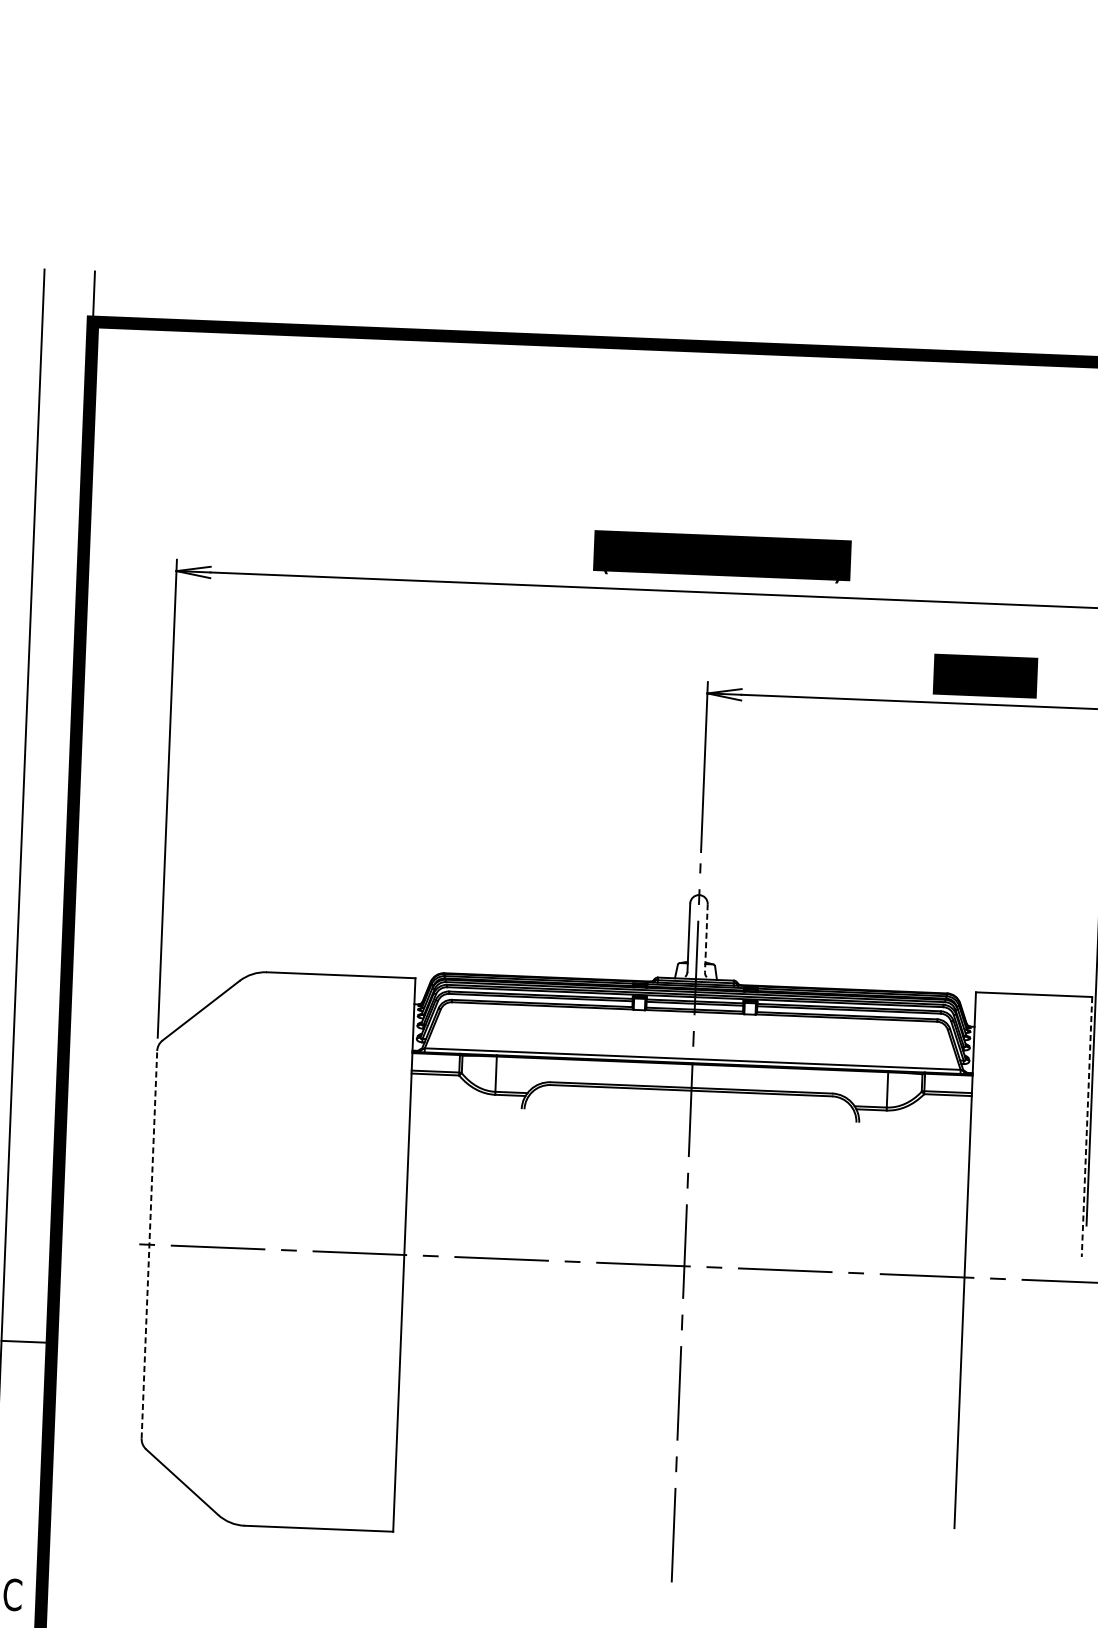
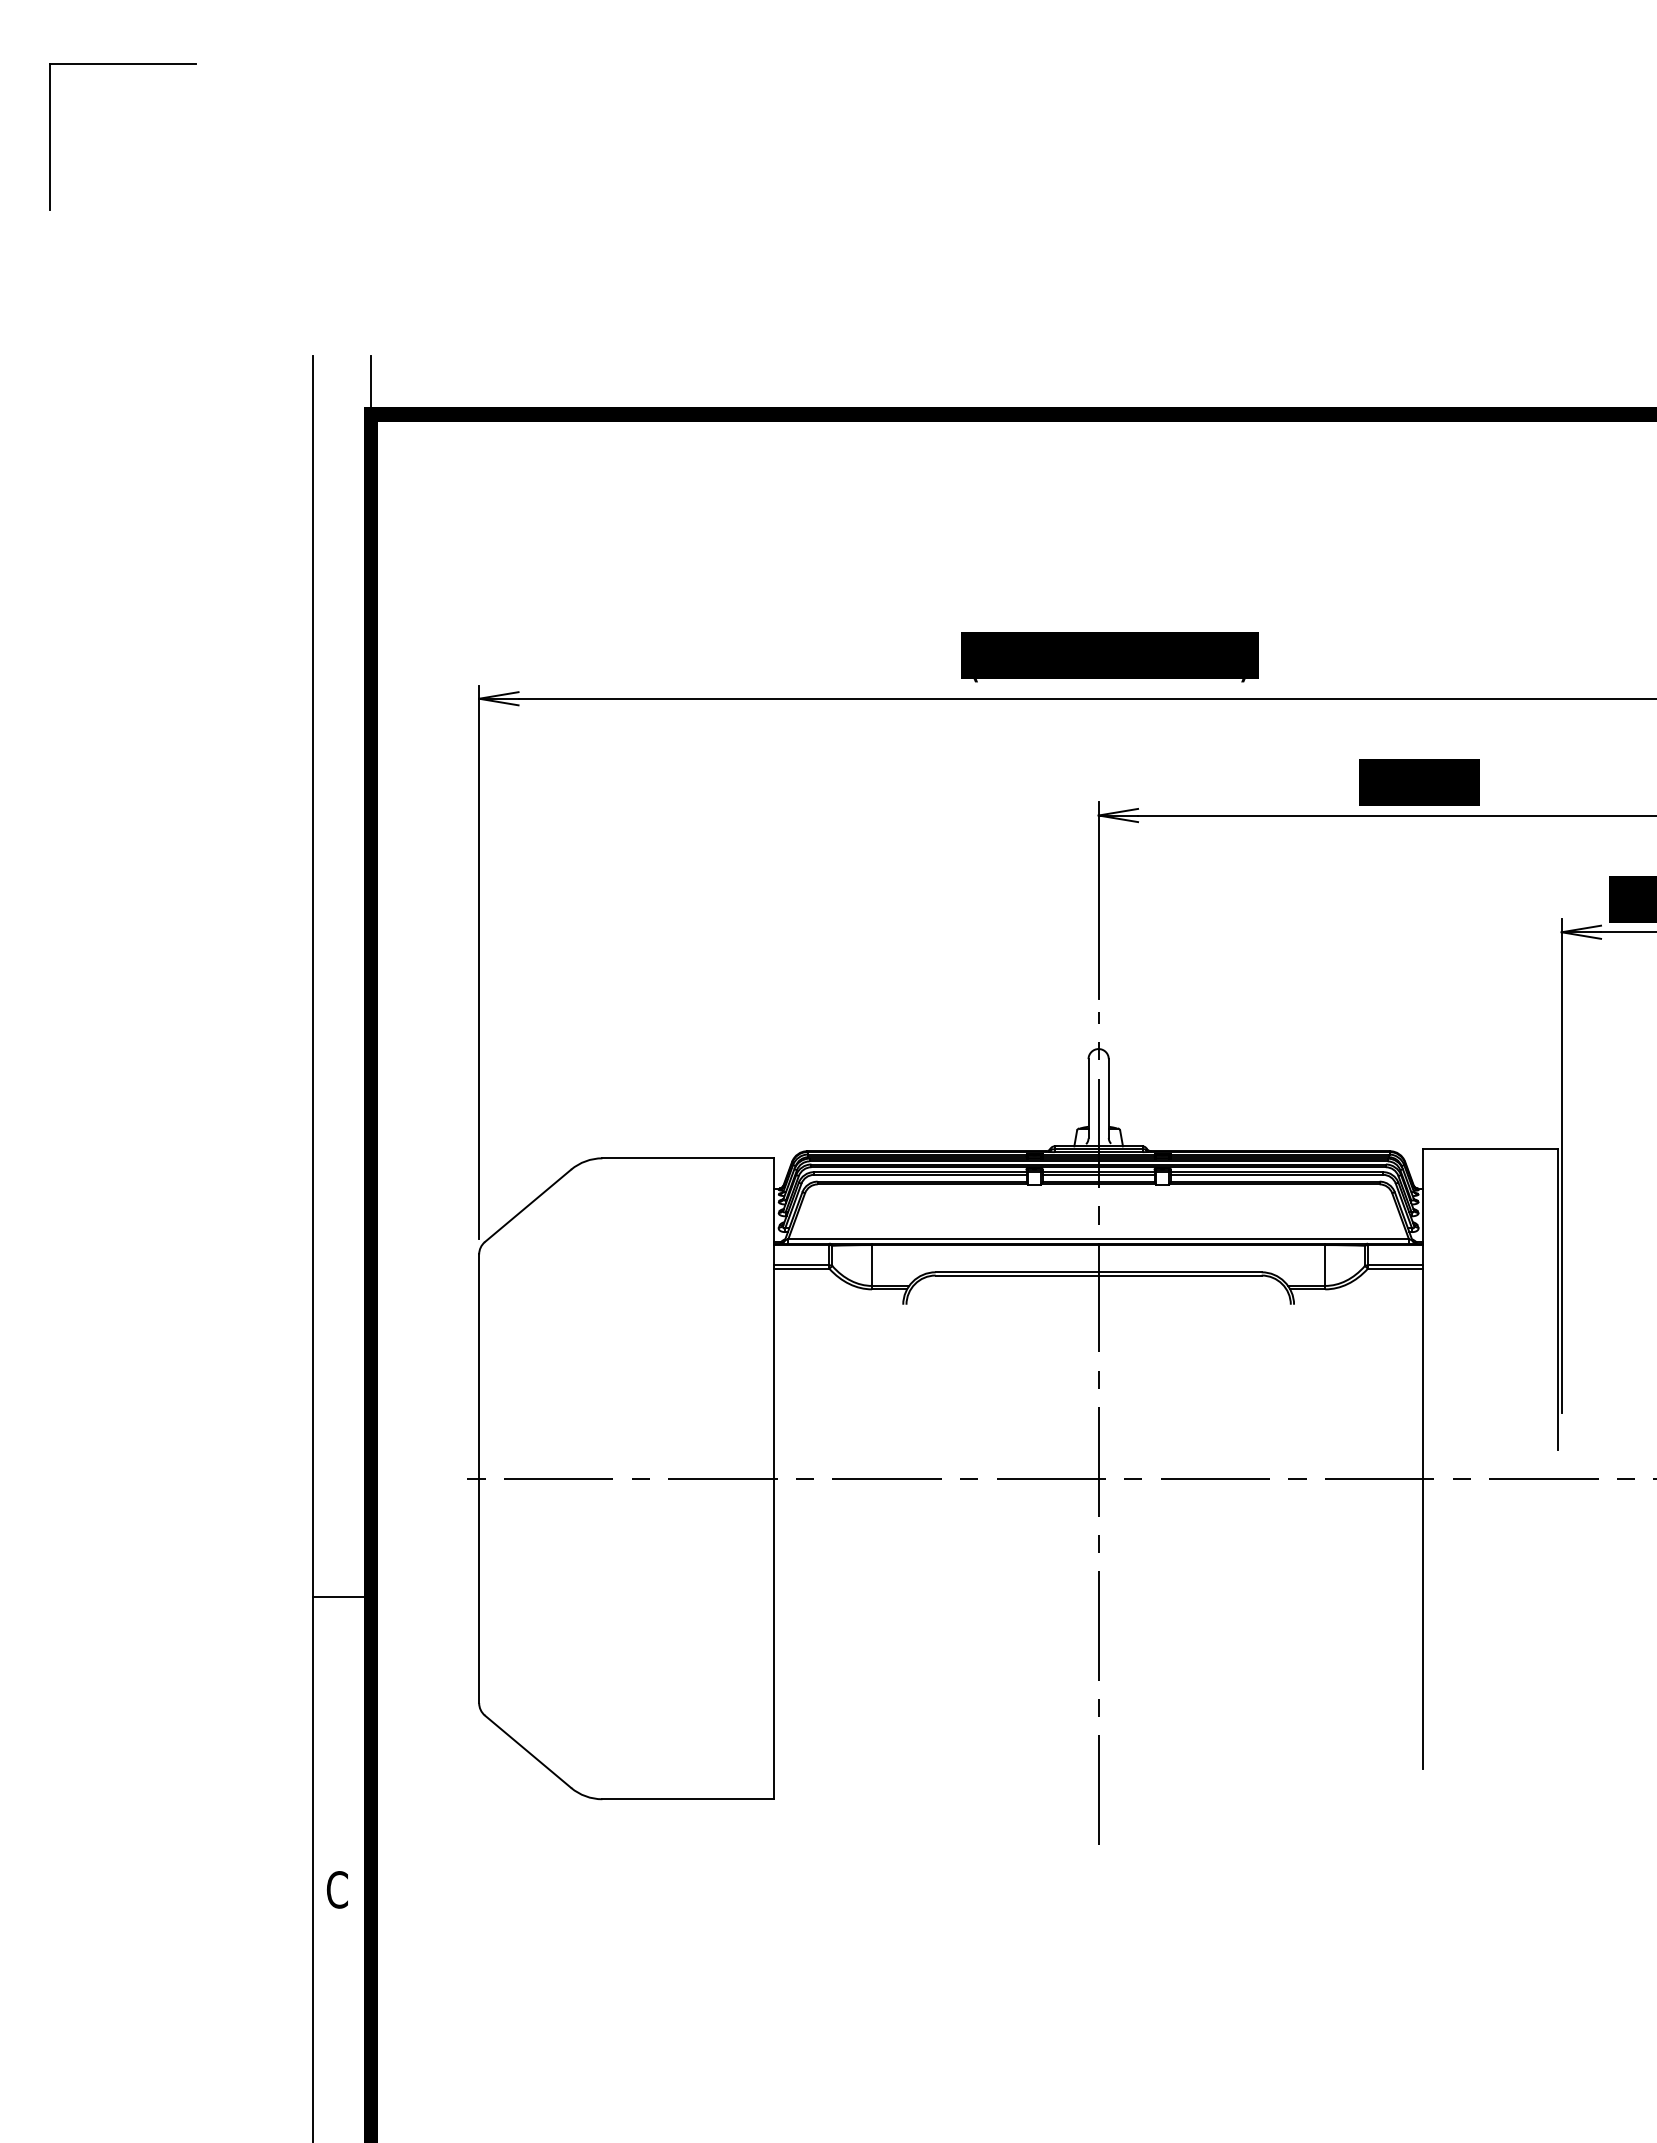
line: (706, 939) -> (1108, 1099), dashed -> solid
line: (1086, 1127) -> (1557, 1299), dashed -> solid
line: (149, 1244) -> (479, 1478), dashed -> solid

